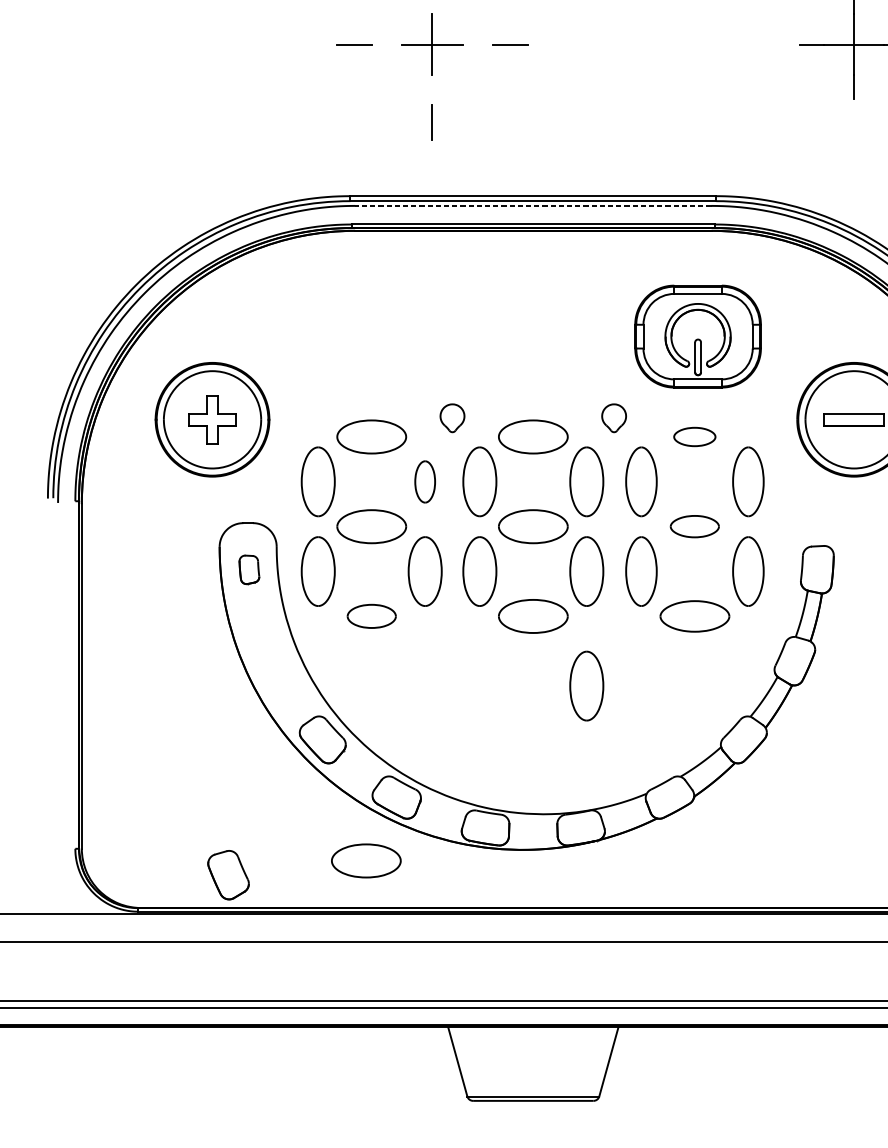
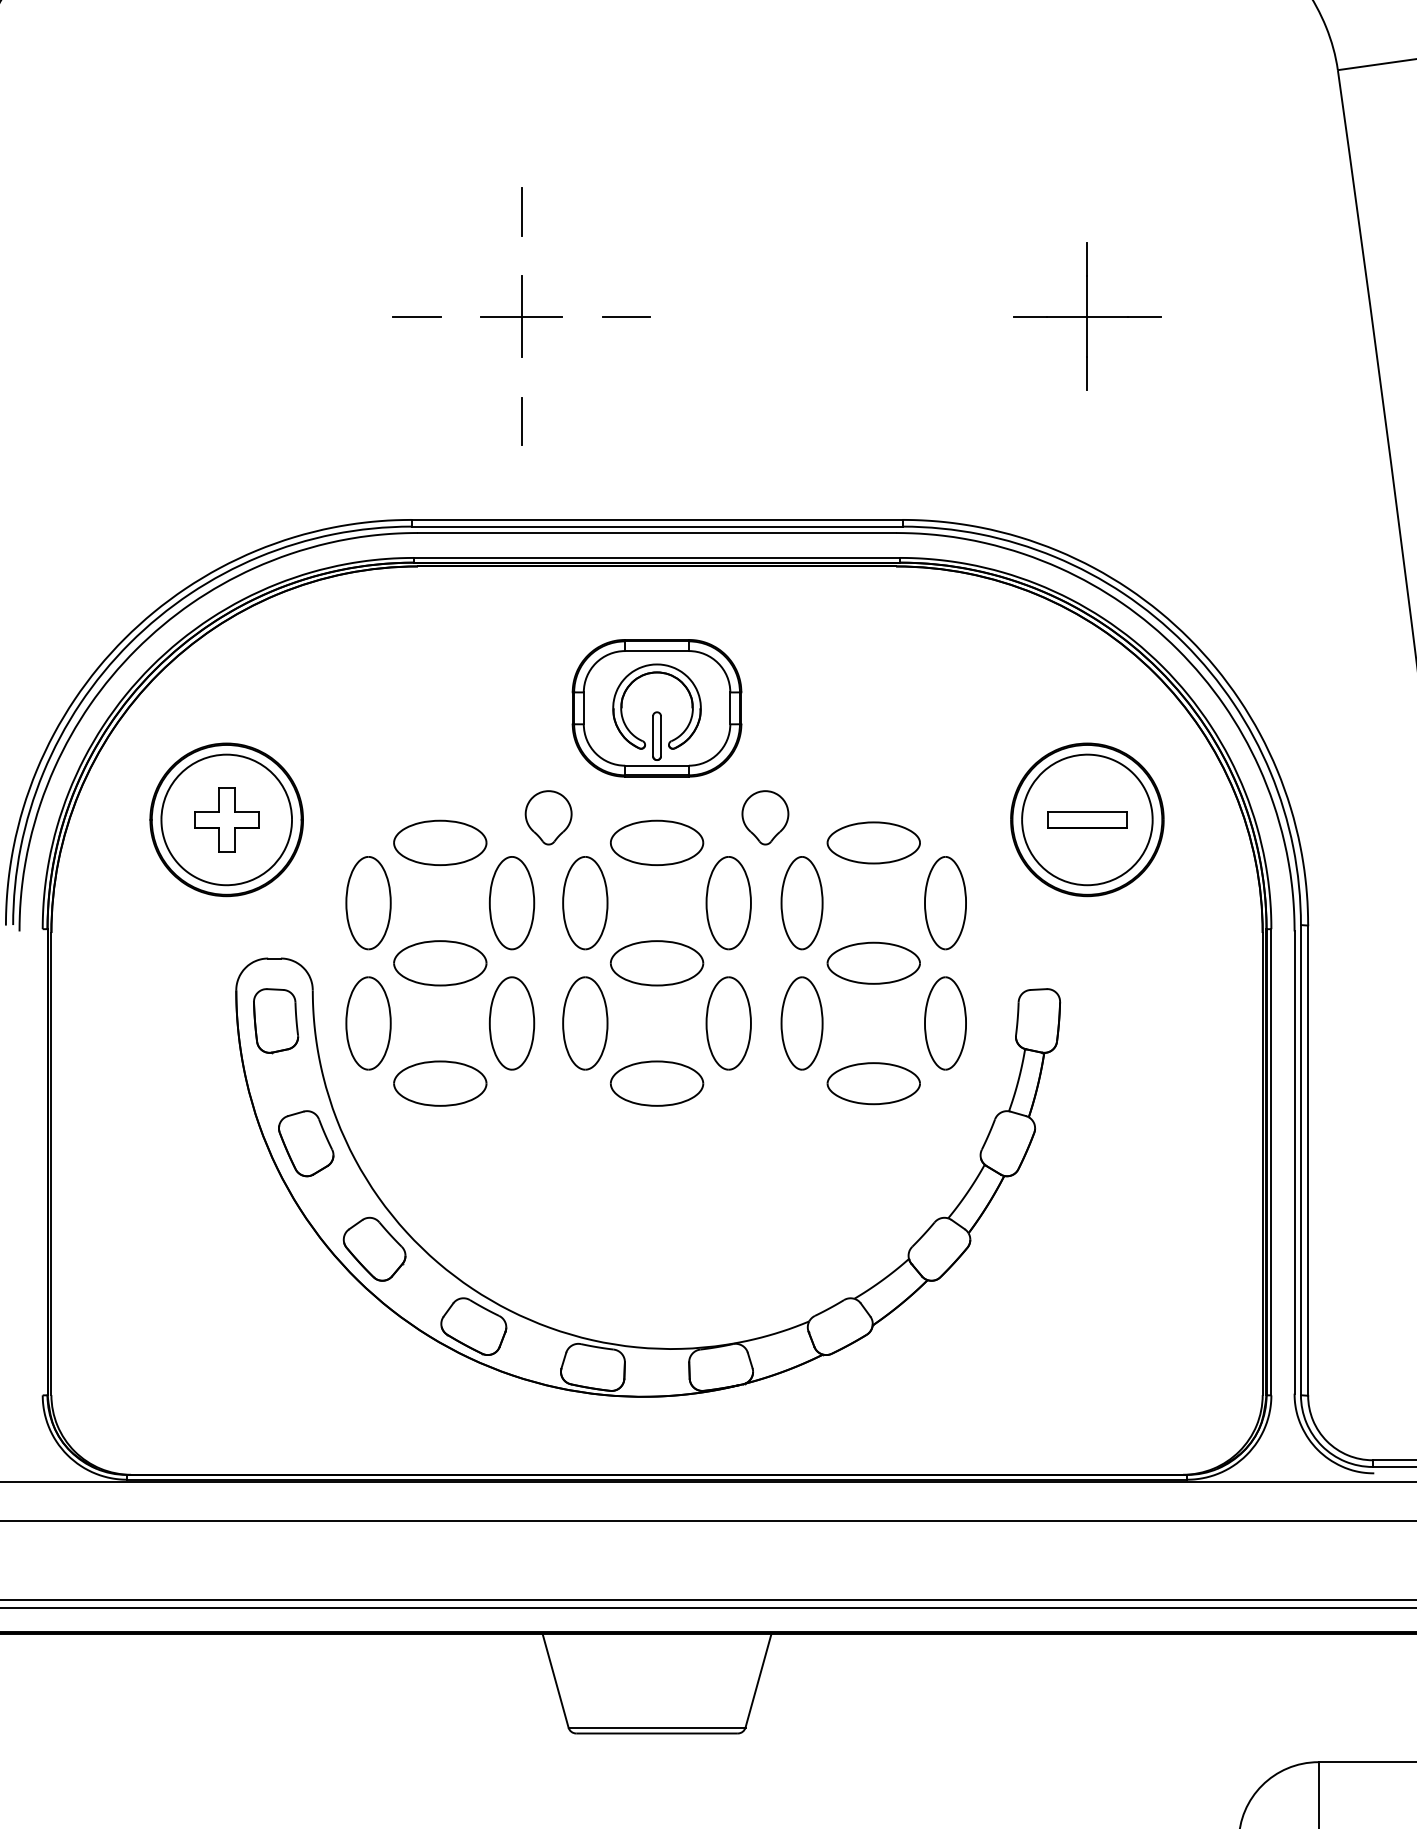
line: (532, 206) -> (656, 533), dashed -> solid
part: (697, 336) -> (656, 708), moved
part: (452, 418) -> (548, 817), size x1.43
part: (614, 418) -> (765, 817), size x1.43
part: (694, 436) -> (873, 842), size x1.67
part: (424, 482) -> (511, 903), size x1.67
part: (694, 526) -> (873, 962), size x1.43
part: (249, 570) -> (276, 1021), size x1.67
part: (371, 616) -> (440, 1083), size x1.43
part: (586, 686) -> (728, 1177), removed
part: (366, 860) -> (433, 1411), removed
part: (228, 875) -> (306, 1143), moved

